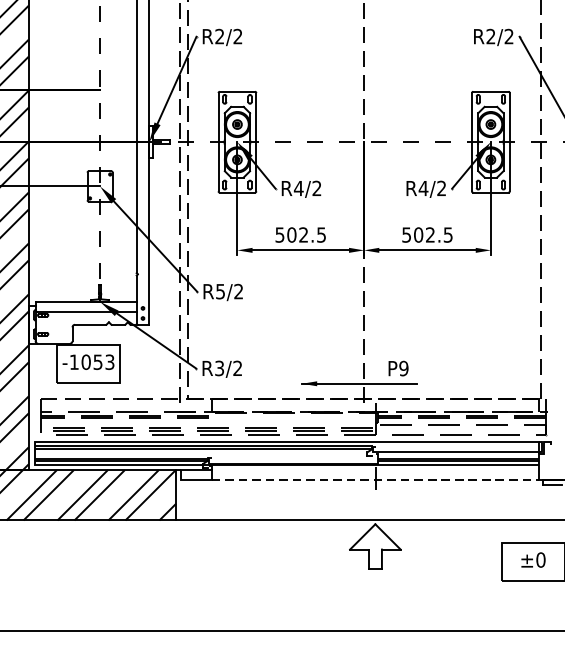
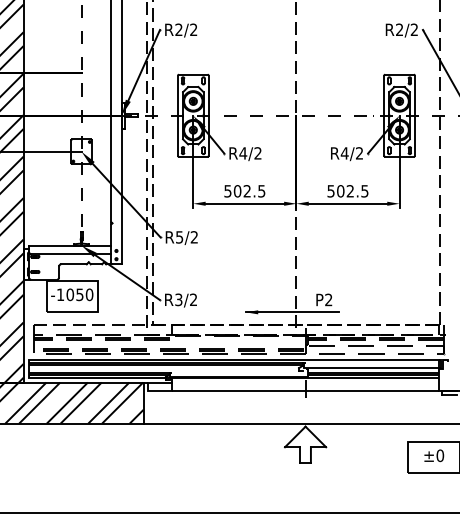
text: (109, 361) -> (89, 294), -1053 -> -1050
text: (403, 368) -> (328, 299), P9 -> P2
line: (376, 479) -> (306, 390), dashed -> solid

